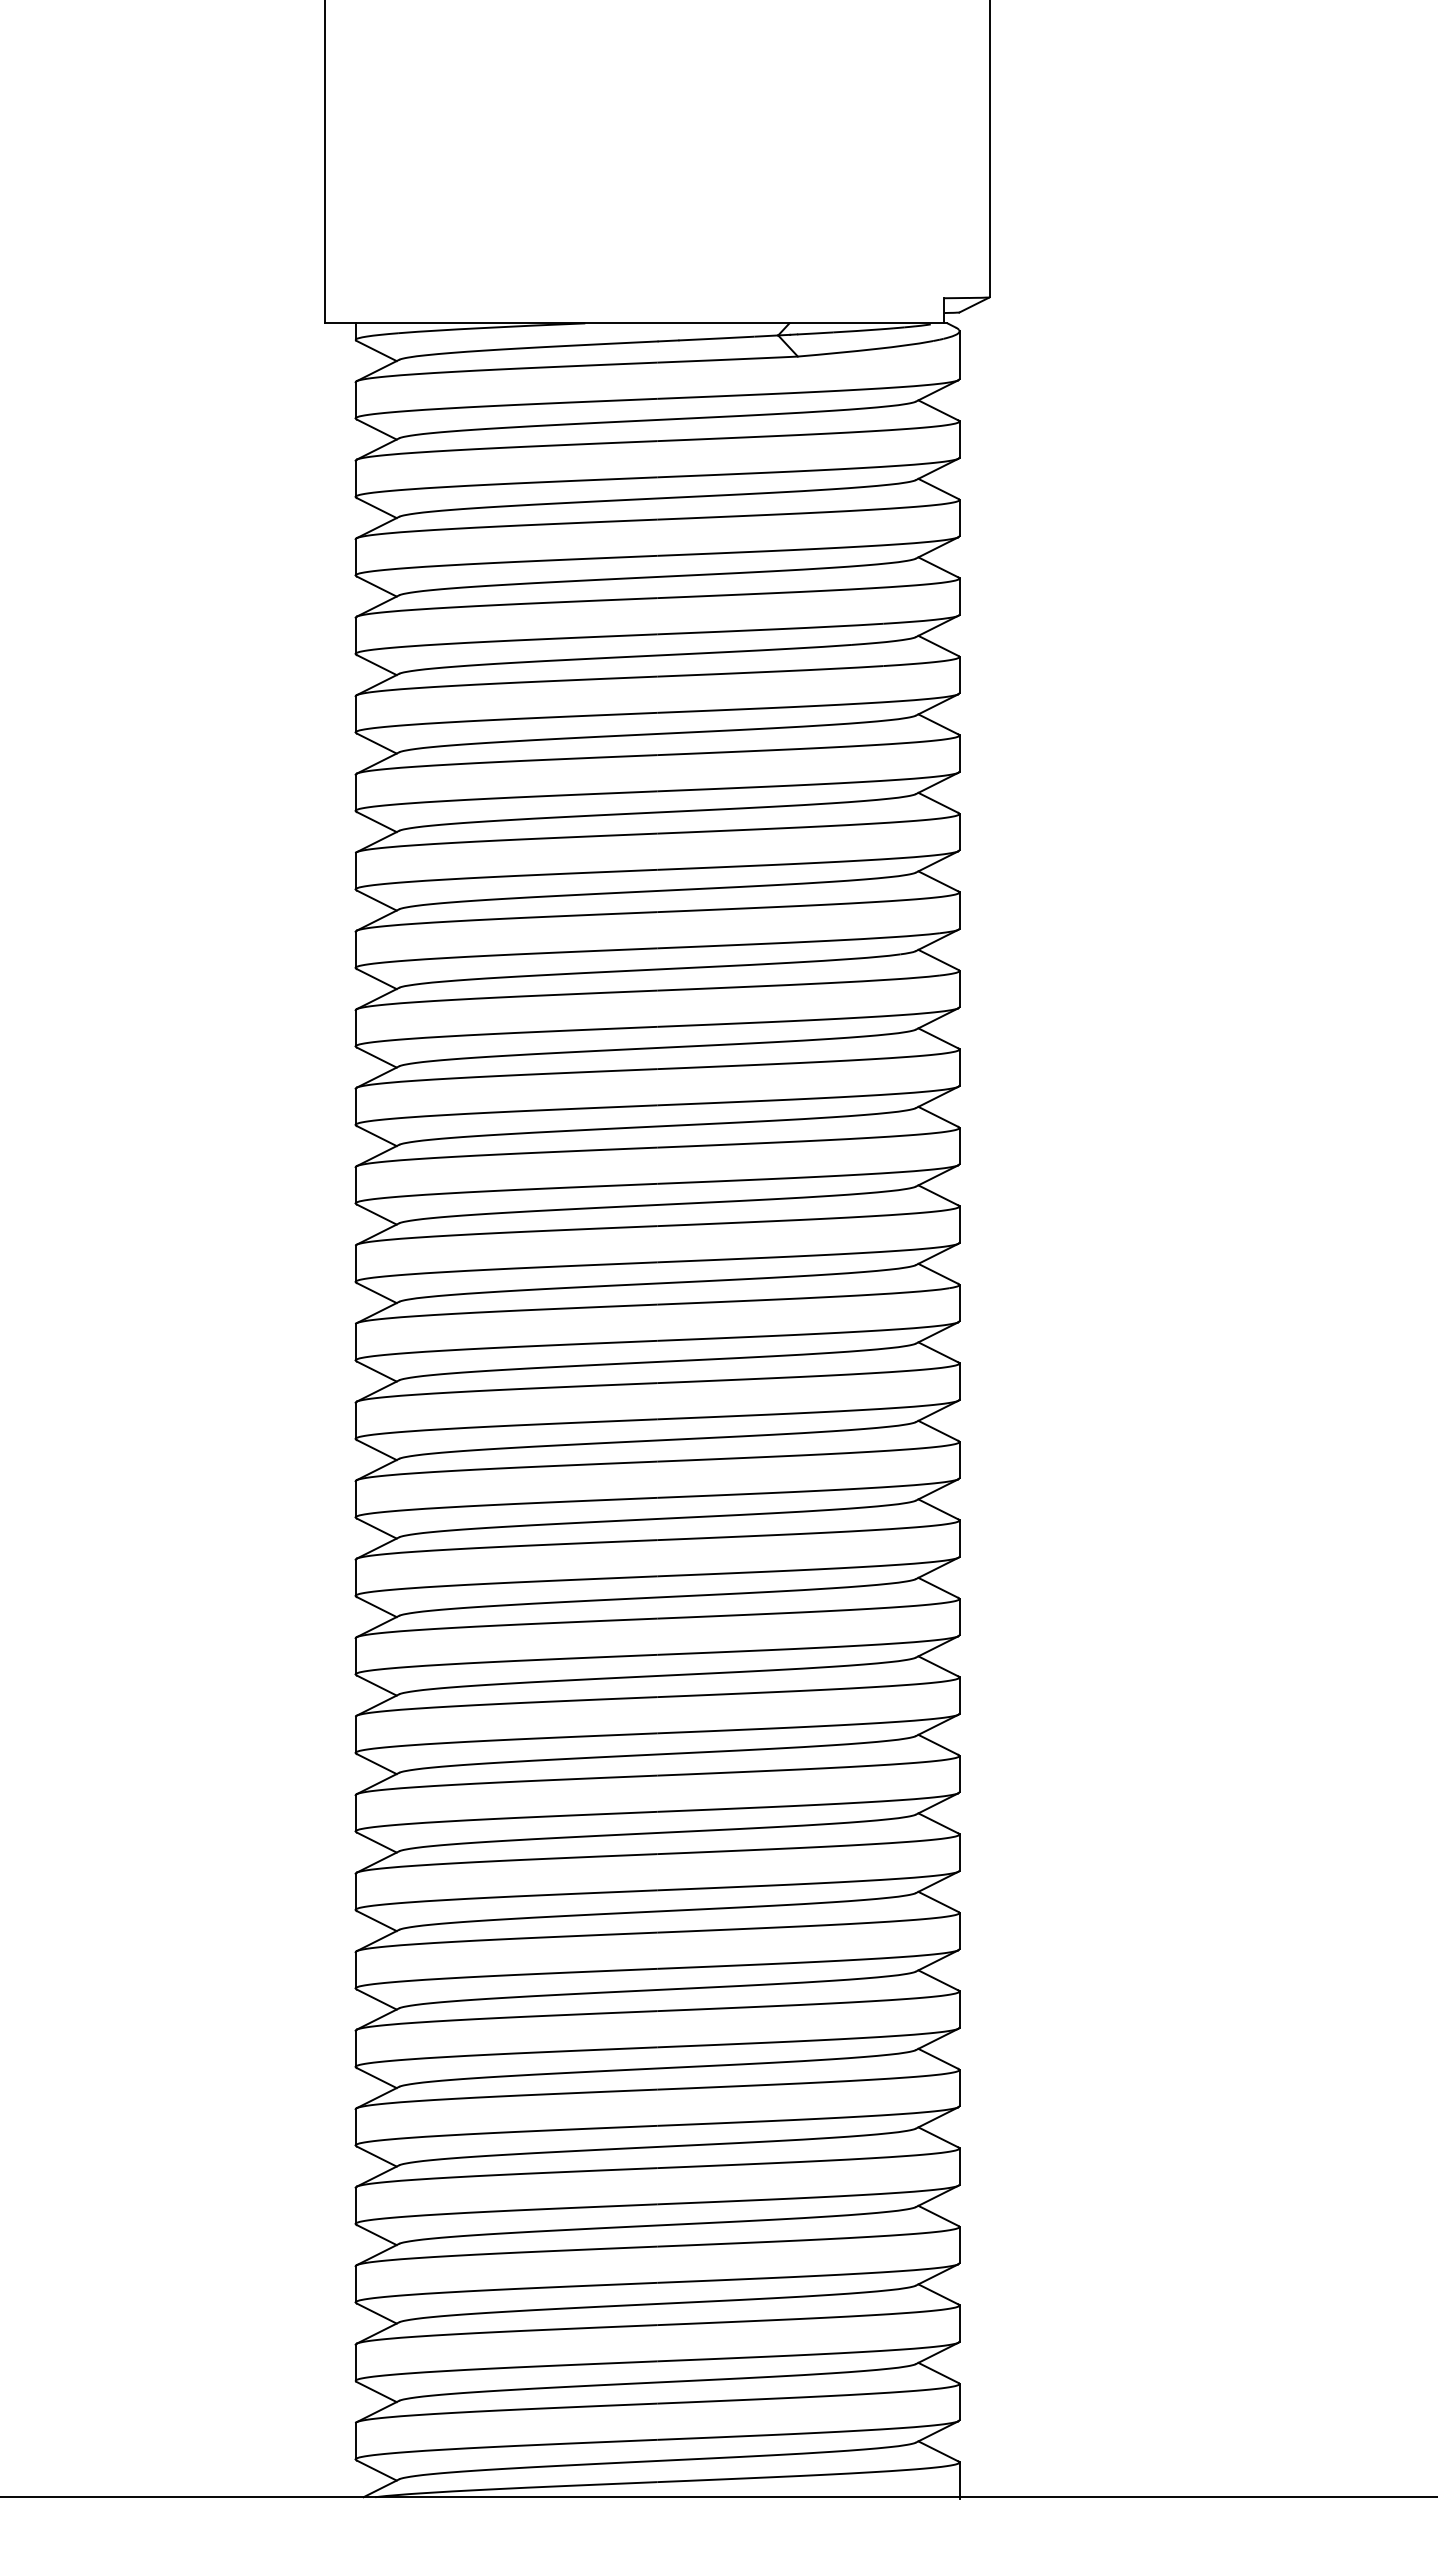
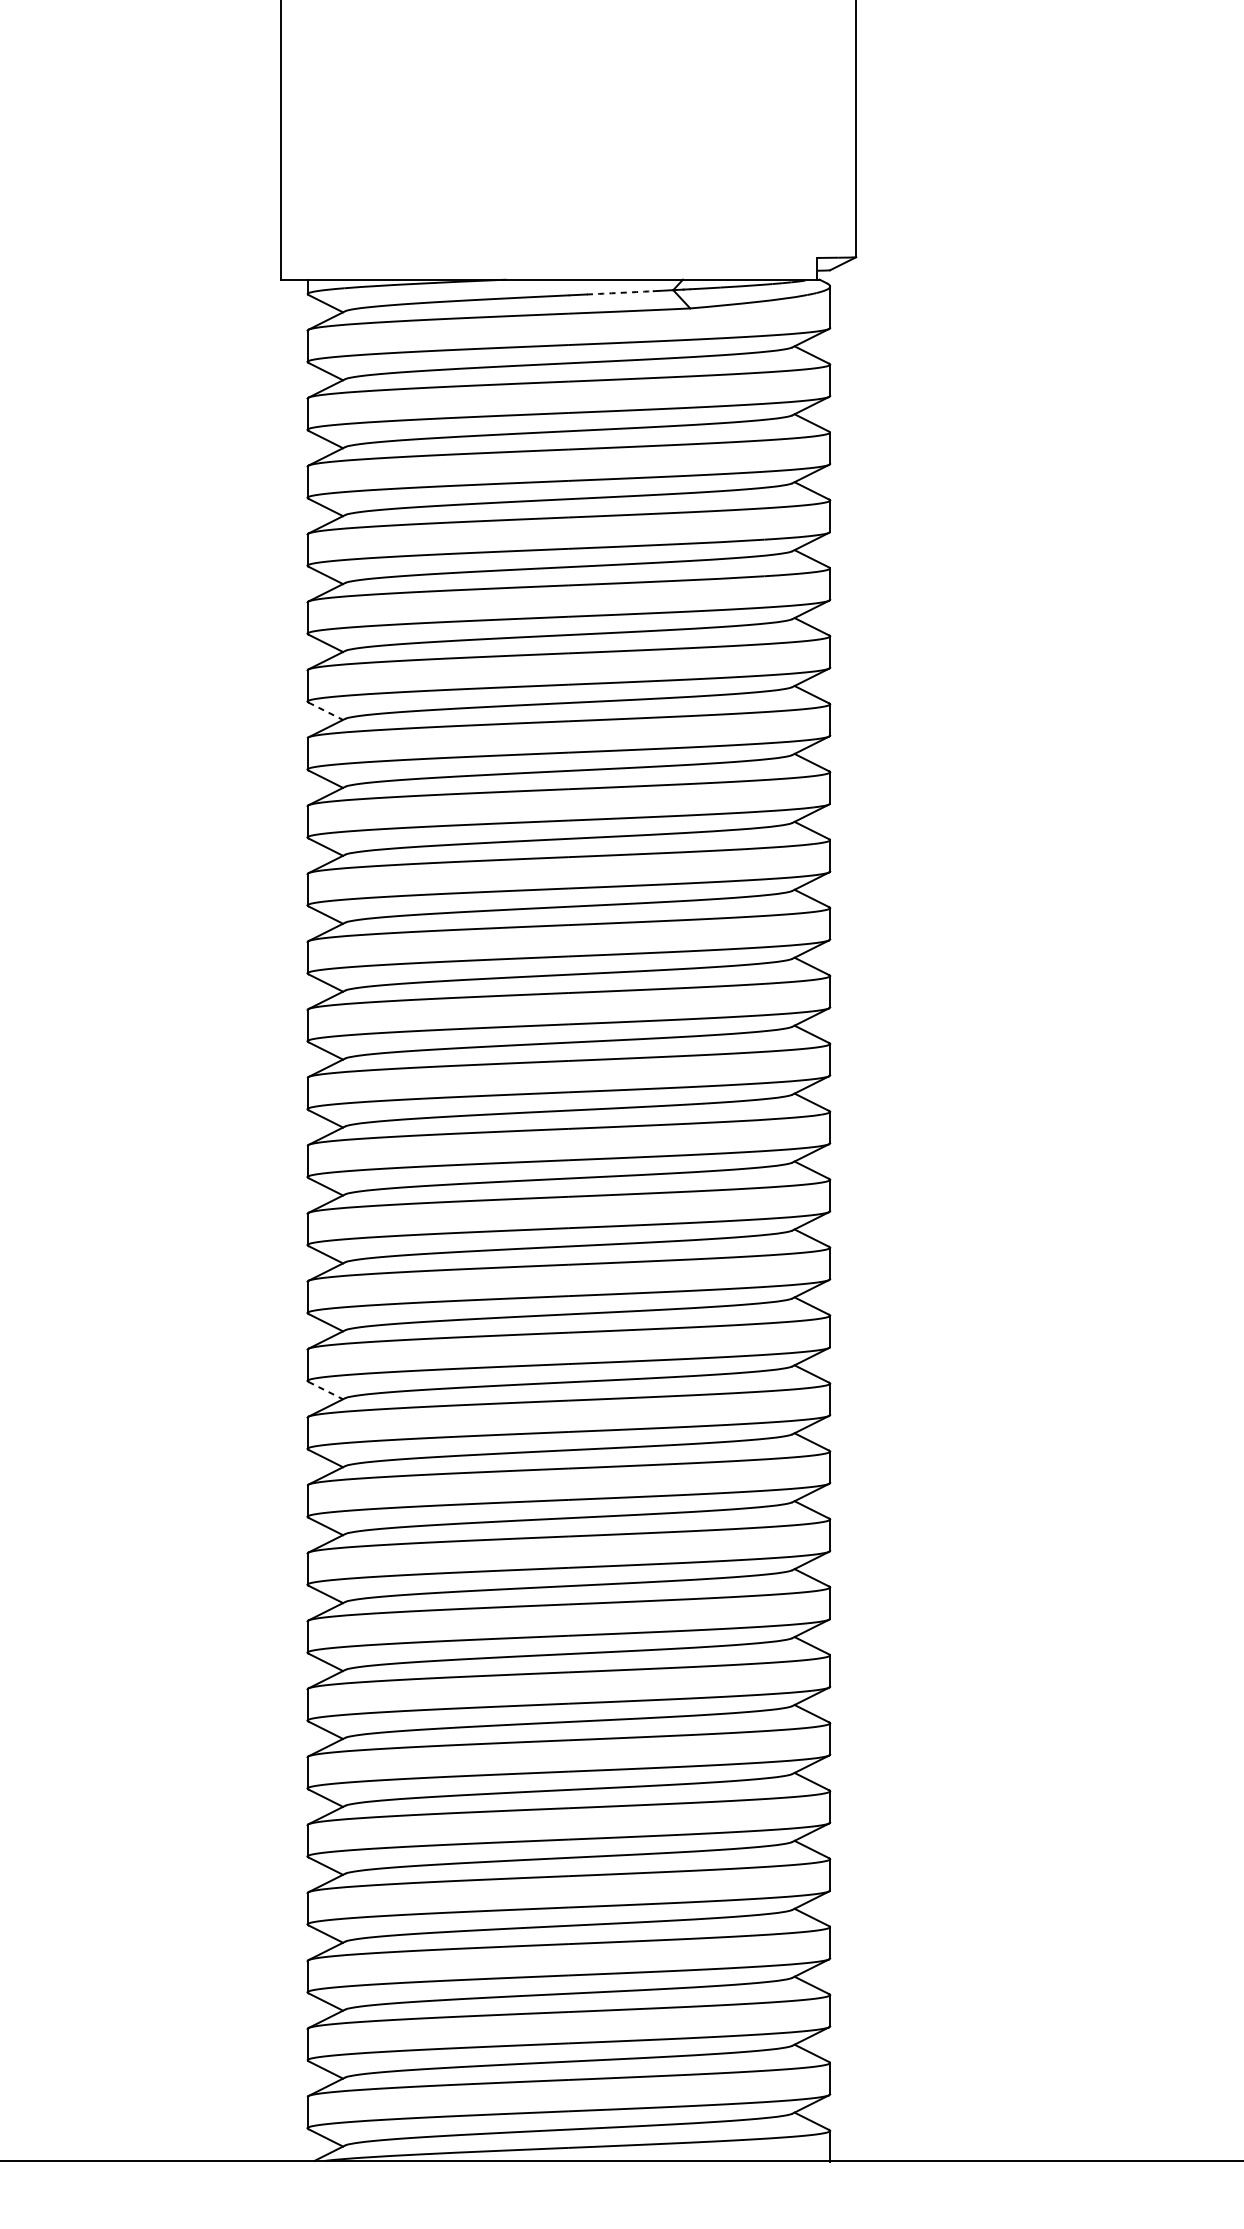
arc: (716, 338) -> (619, 292), solid -> dashed
line: (377, 822) -> (326, 711), solid -> dashed
line: (377, 1607) -> (326, 1390), solid -> dashed

